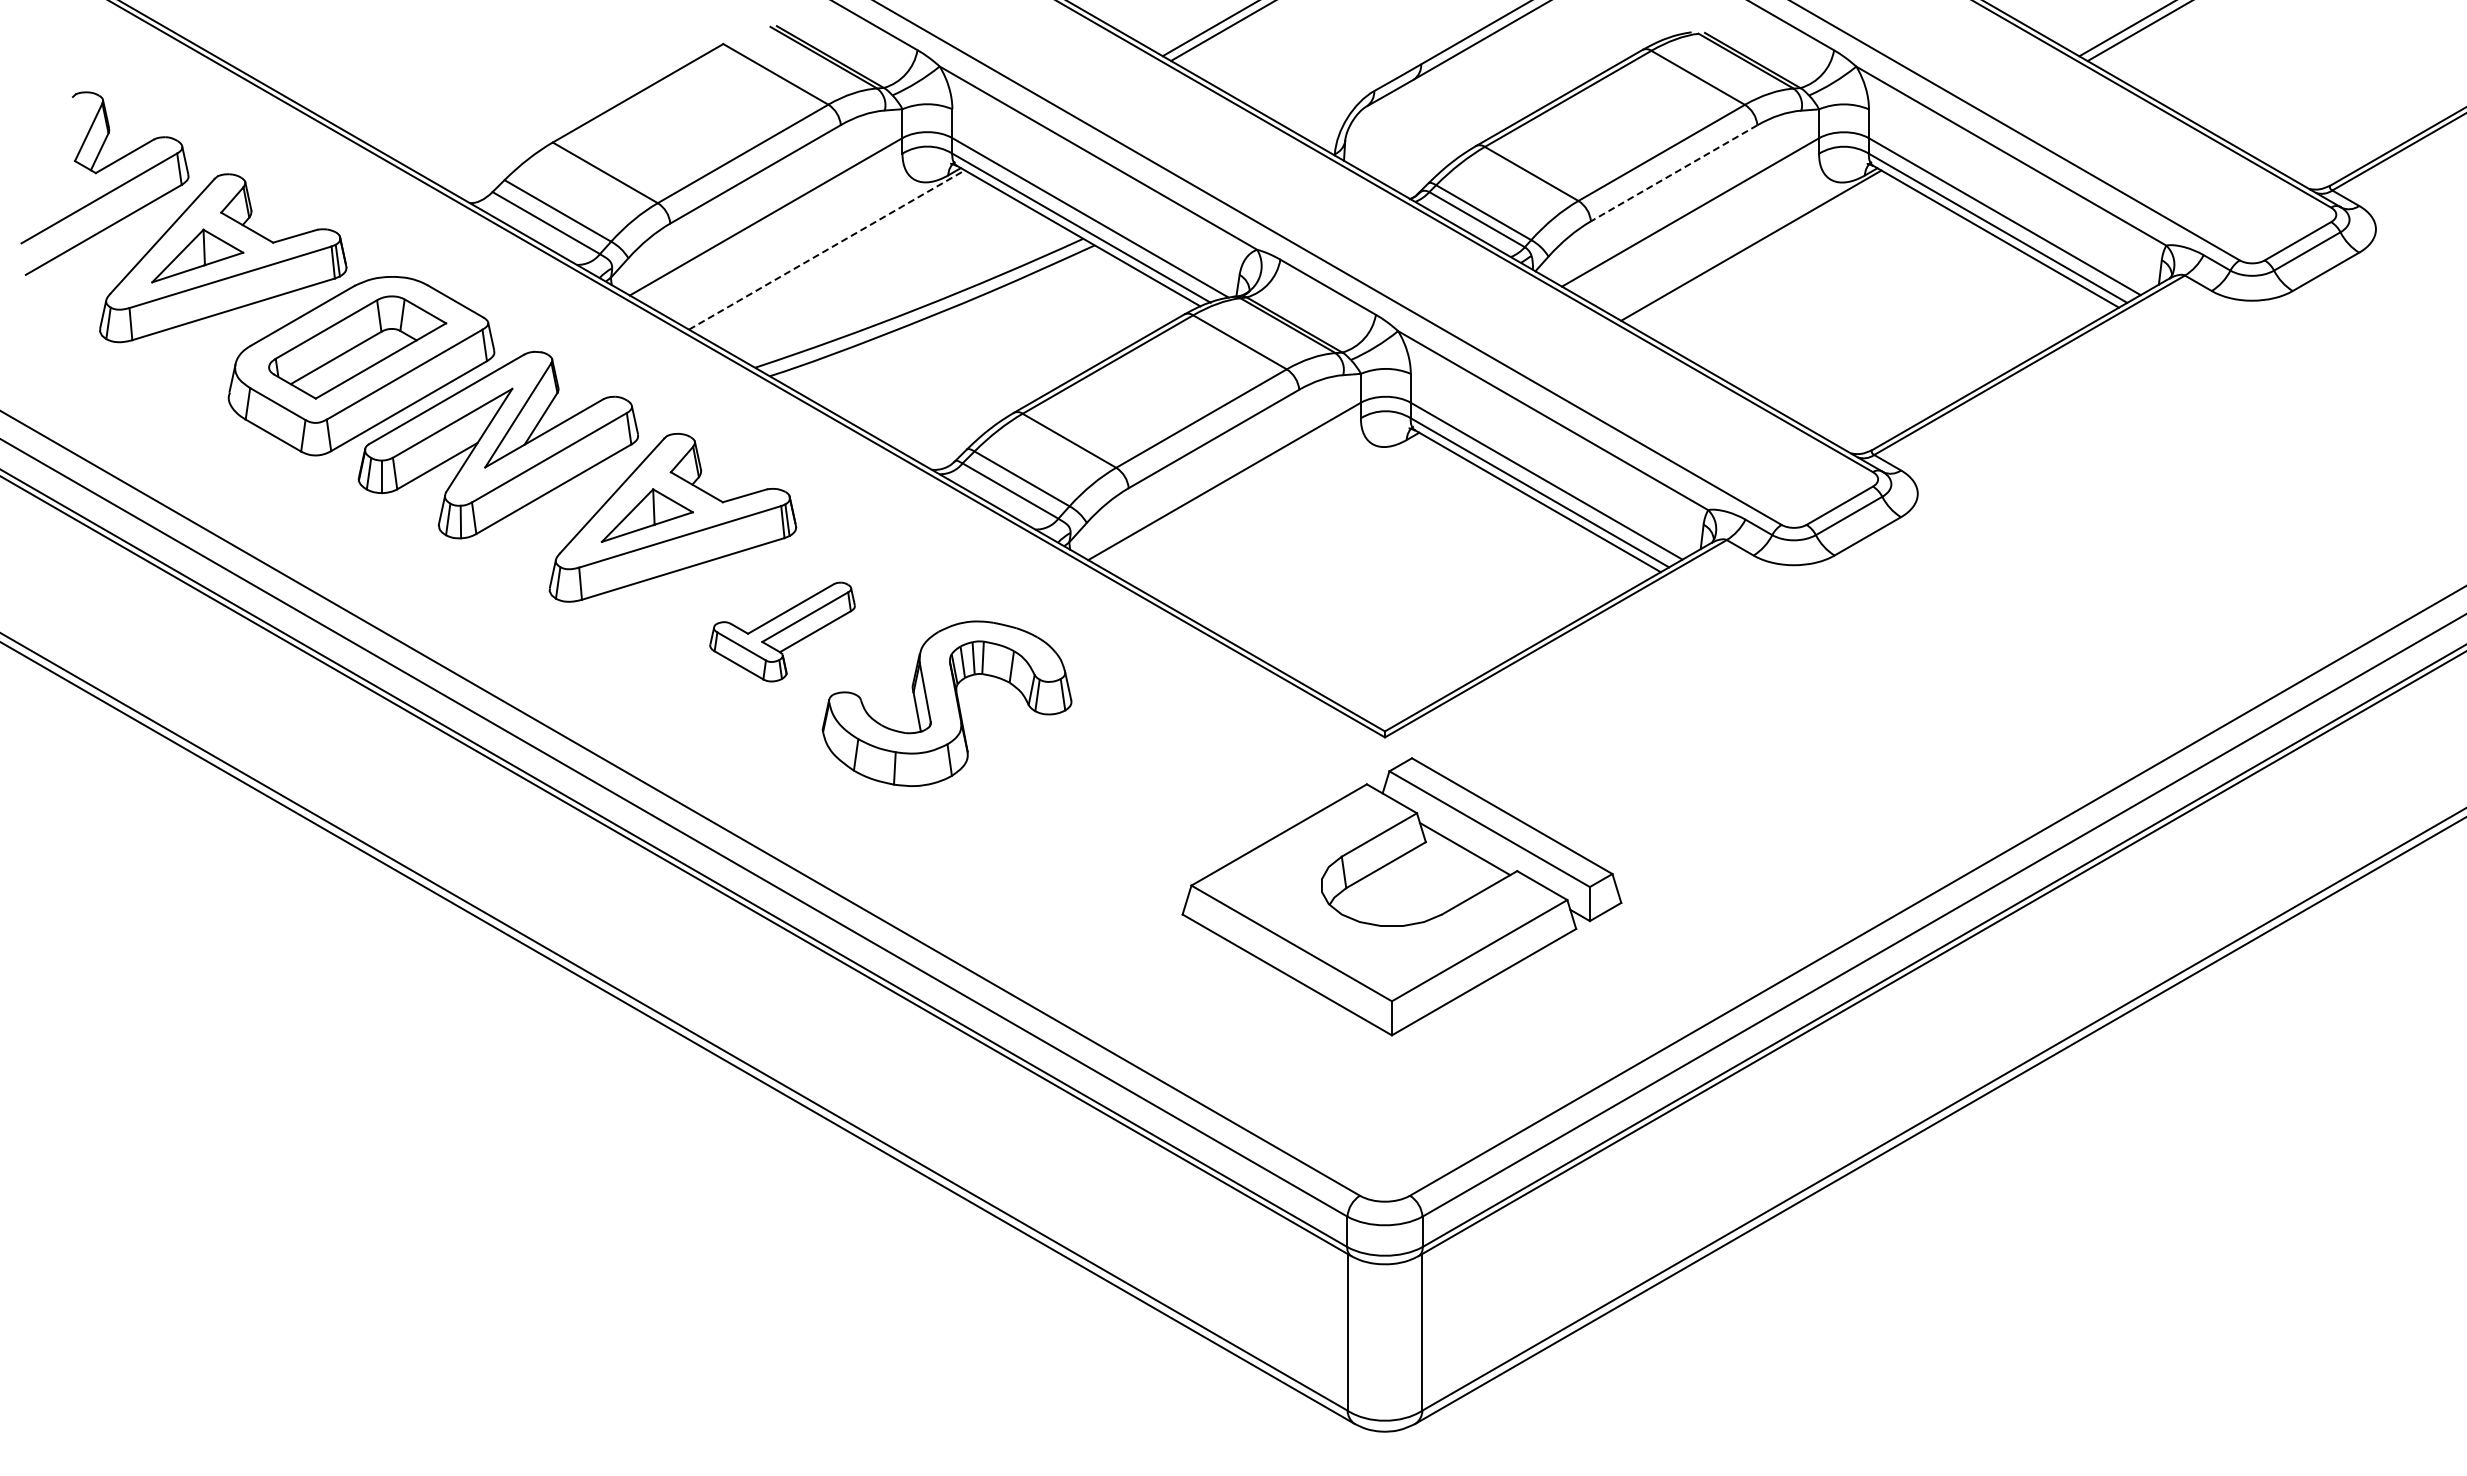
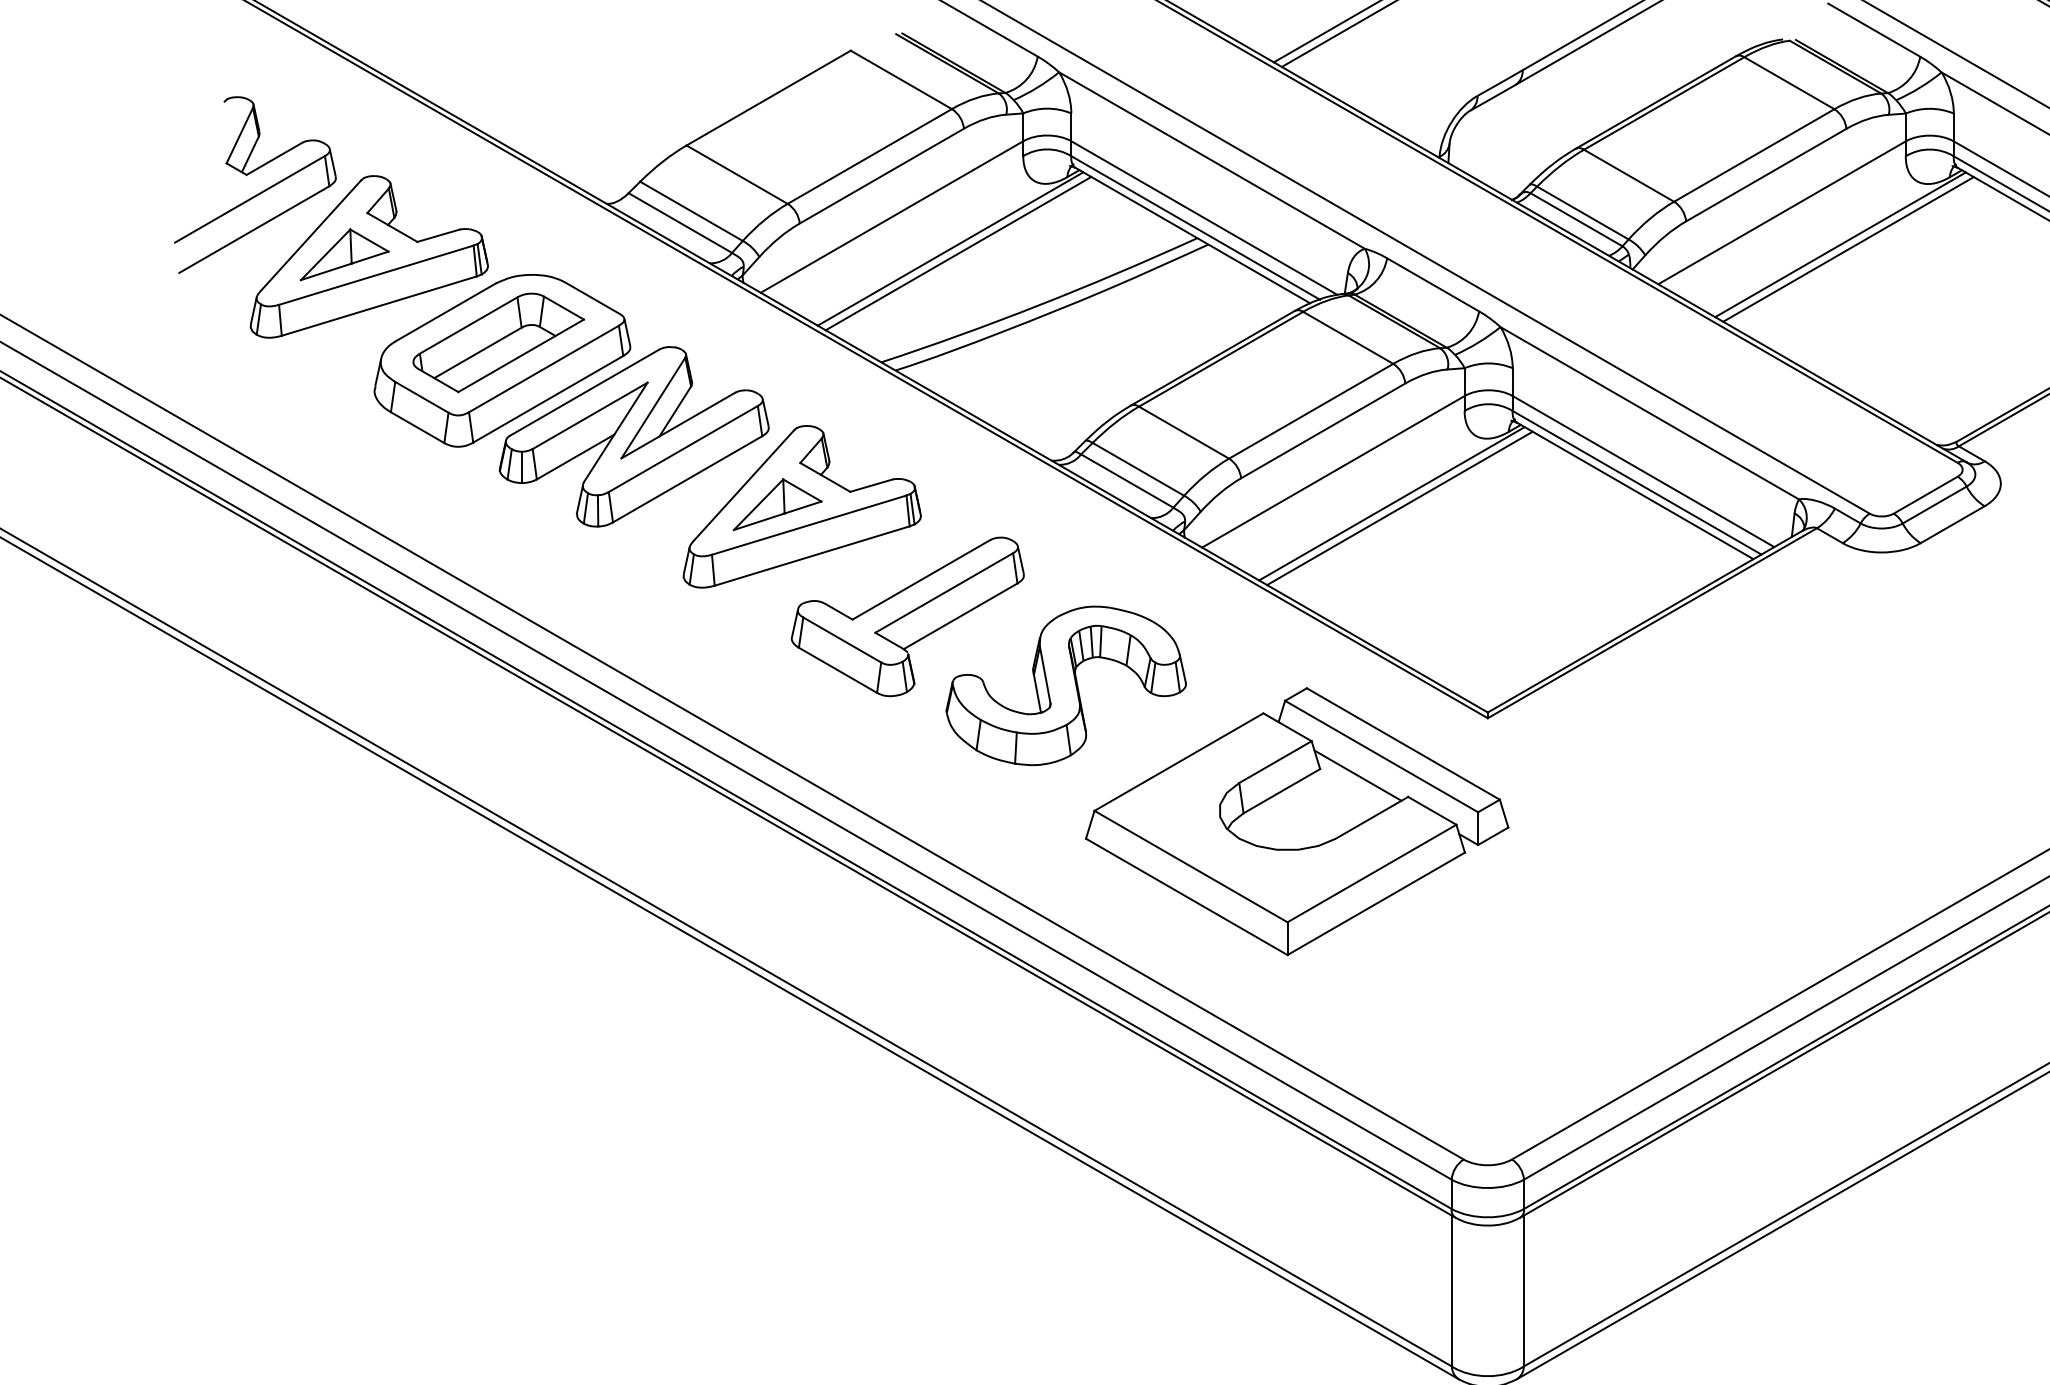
line: (1673, 173) -> (1765, 175), dashed -> solid
line: (827, 249) -> (951, 248), dashed -> solid
line: (1759, 250) -> (1848, 249), added
line: (835, 254) -> (958, 253), added
line: (1285, 514) -> (1392, 503), added
line: (1293, 519) -> (1399, 508), added
part: (782, 631) -> (907, 616), size x1.67
part: (1401, 896) -> (1296, 821), moved

